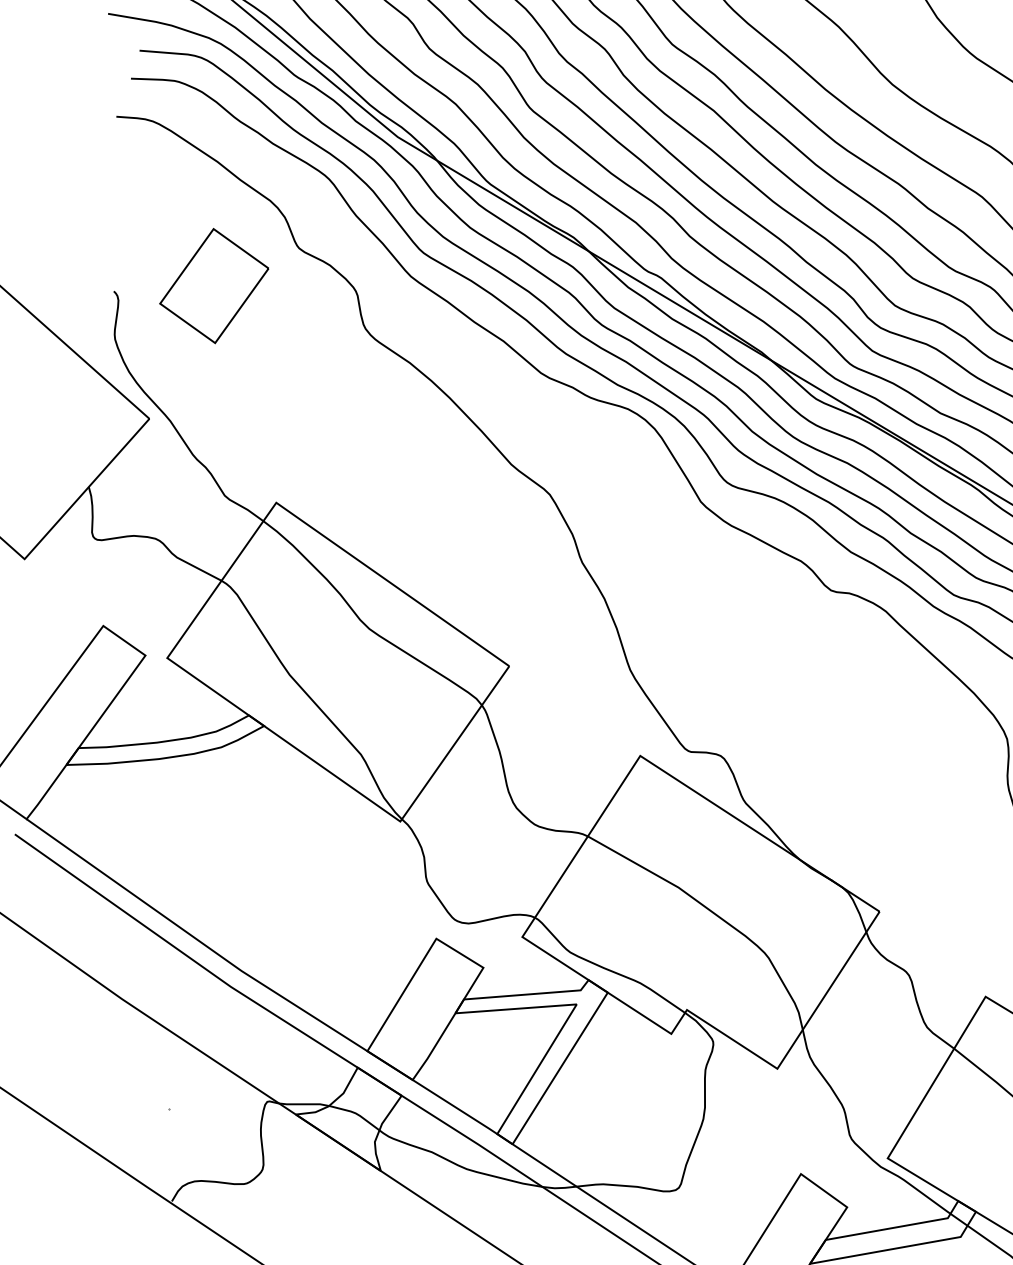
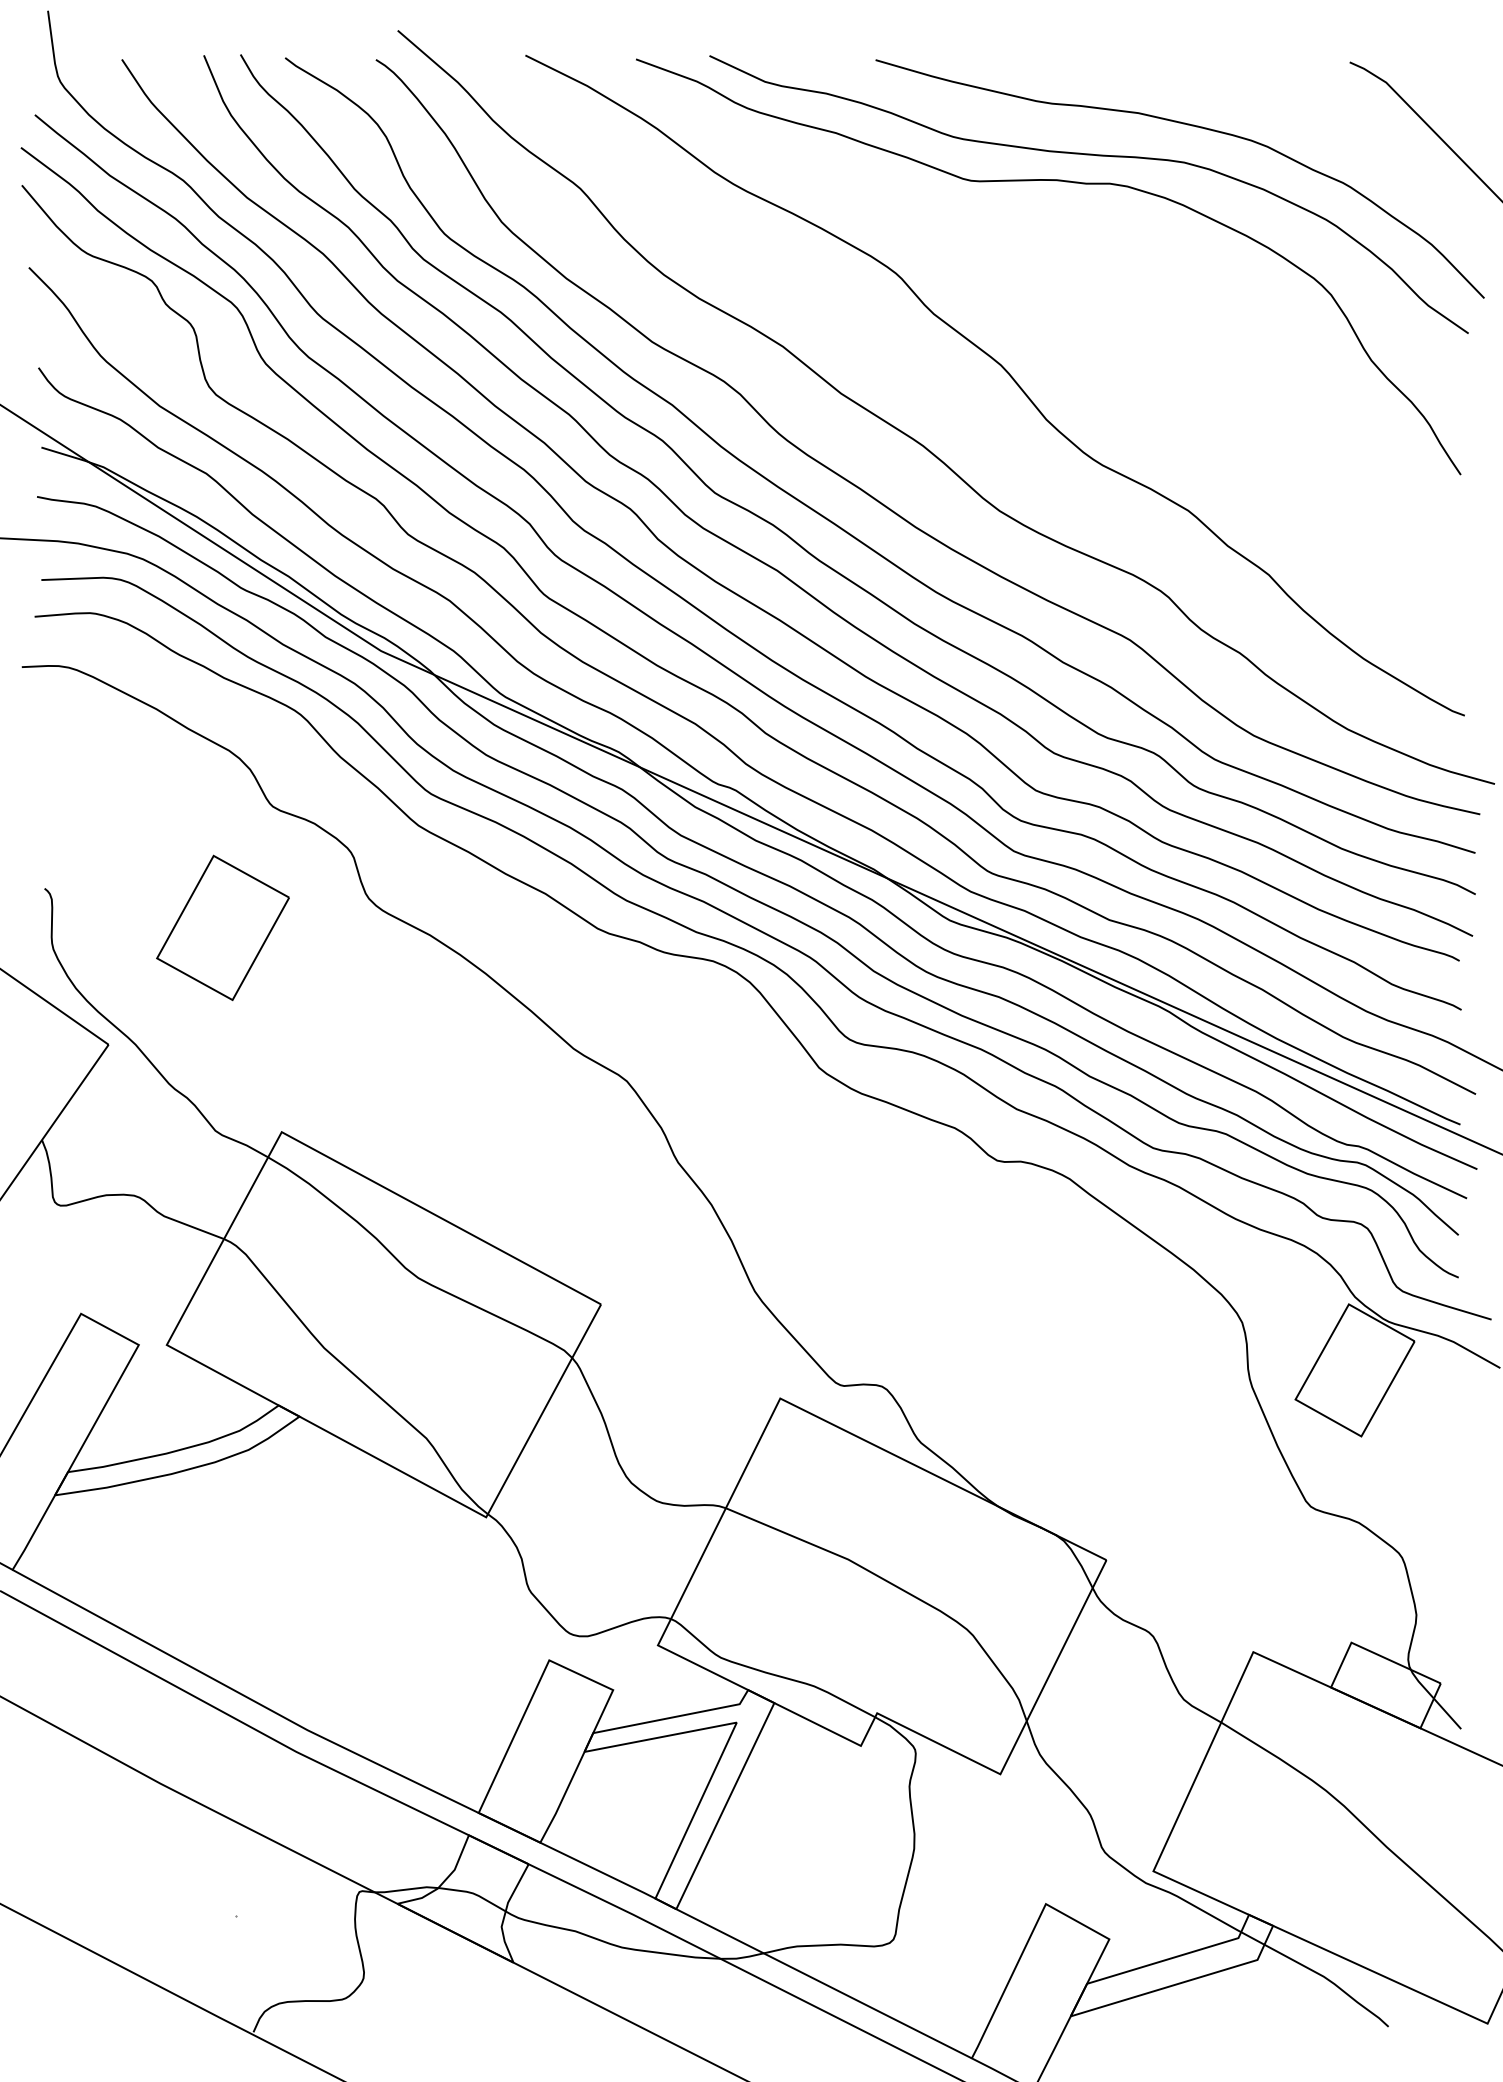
part: (213, 285) -> (222, 927), moved

